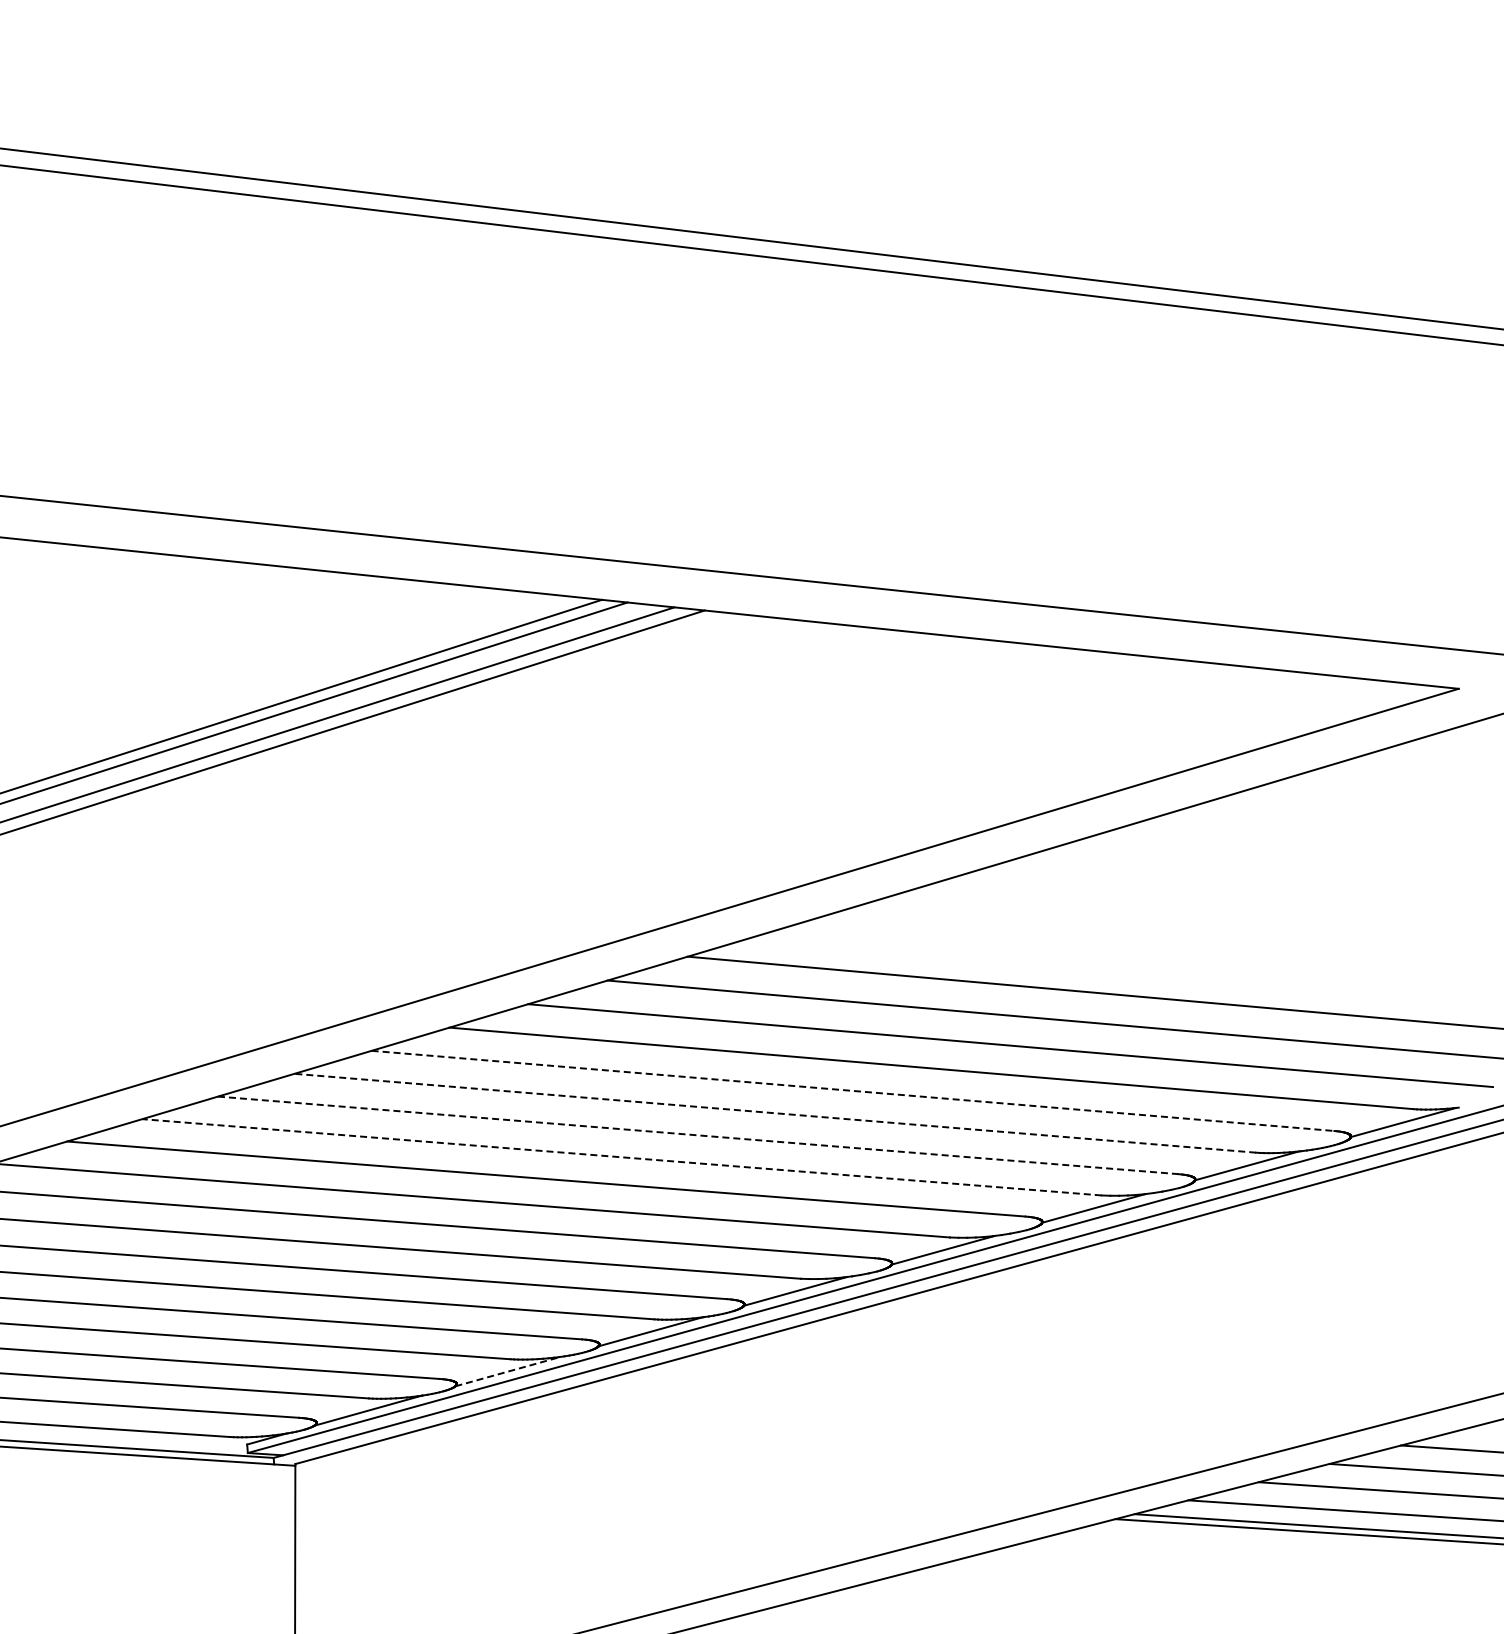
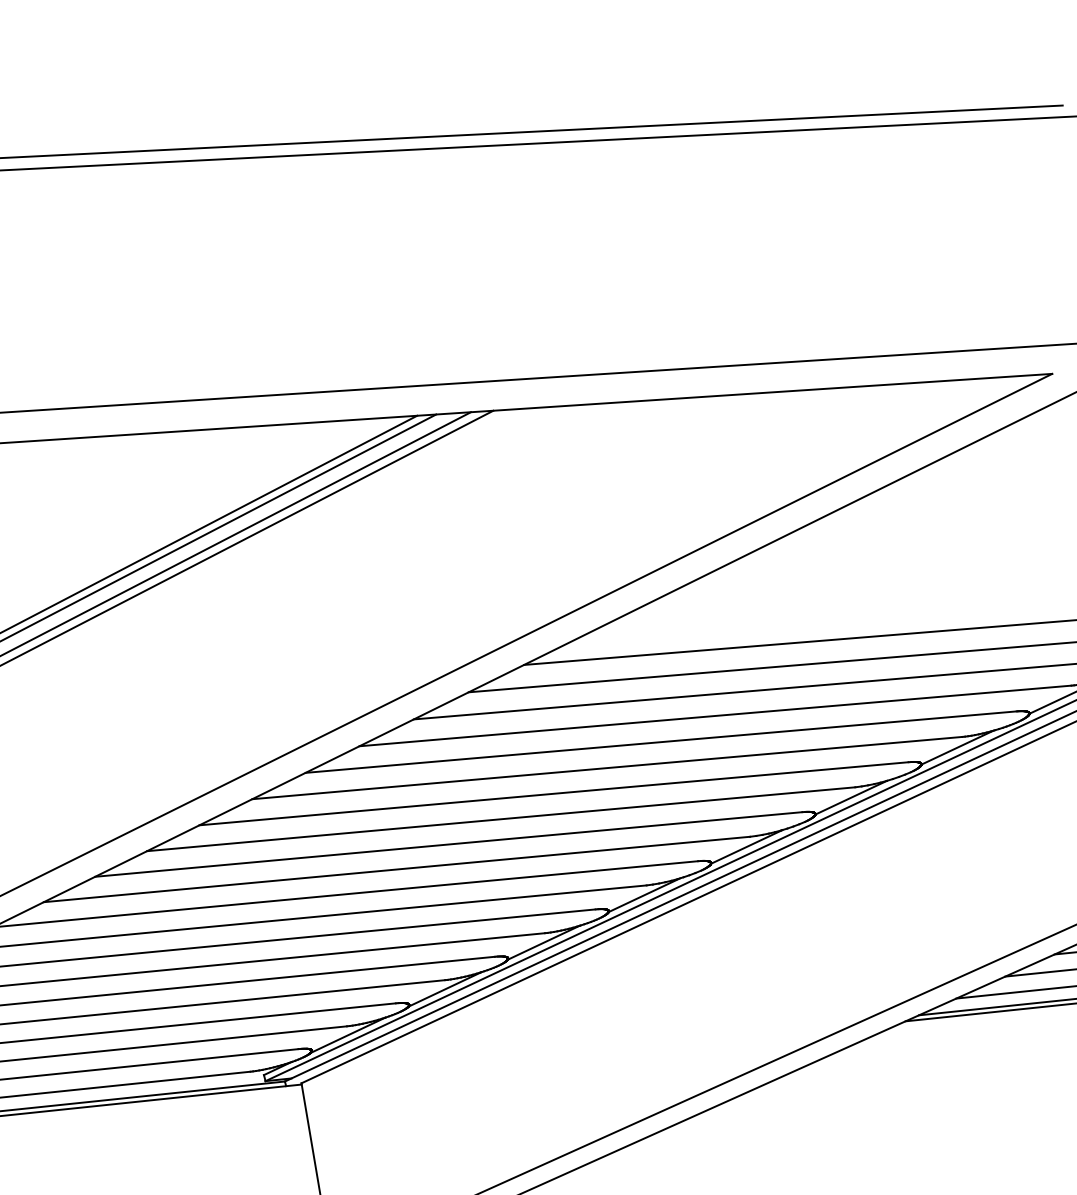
line: (853, 1090) -> (661, 741), dashed -> solid
line: (774, 1113) -> (606, 768), dashed -> solid
line: (698, 1135) -> (554, 793), dashed -> solid
line: (621, 1157) -> (500, 819), dashed -> solid
line: (508, 1371) -> (445, 989), dashed -> solid

